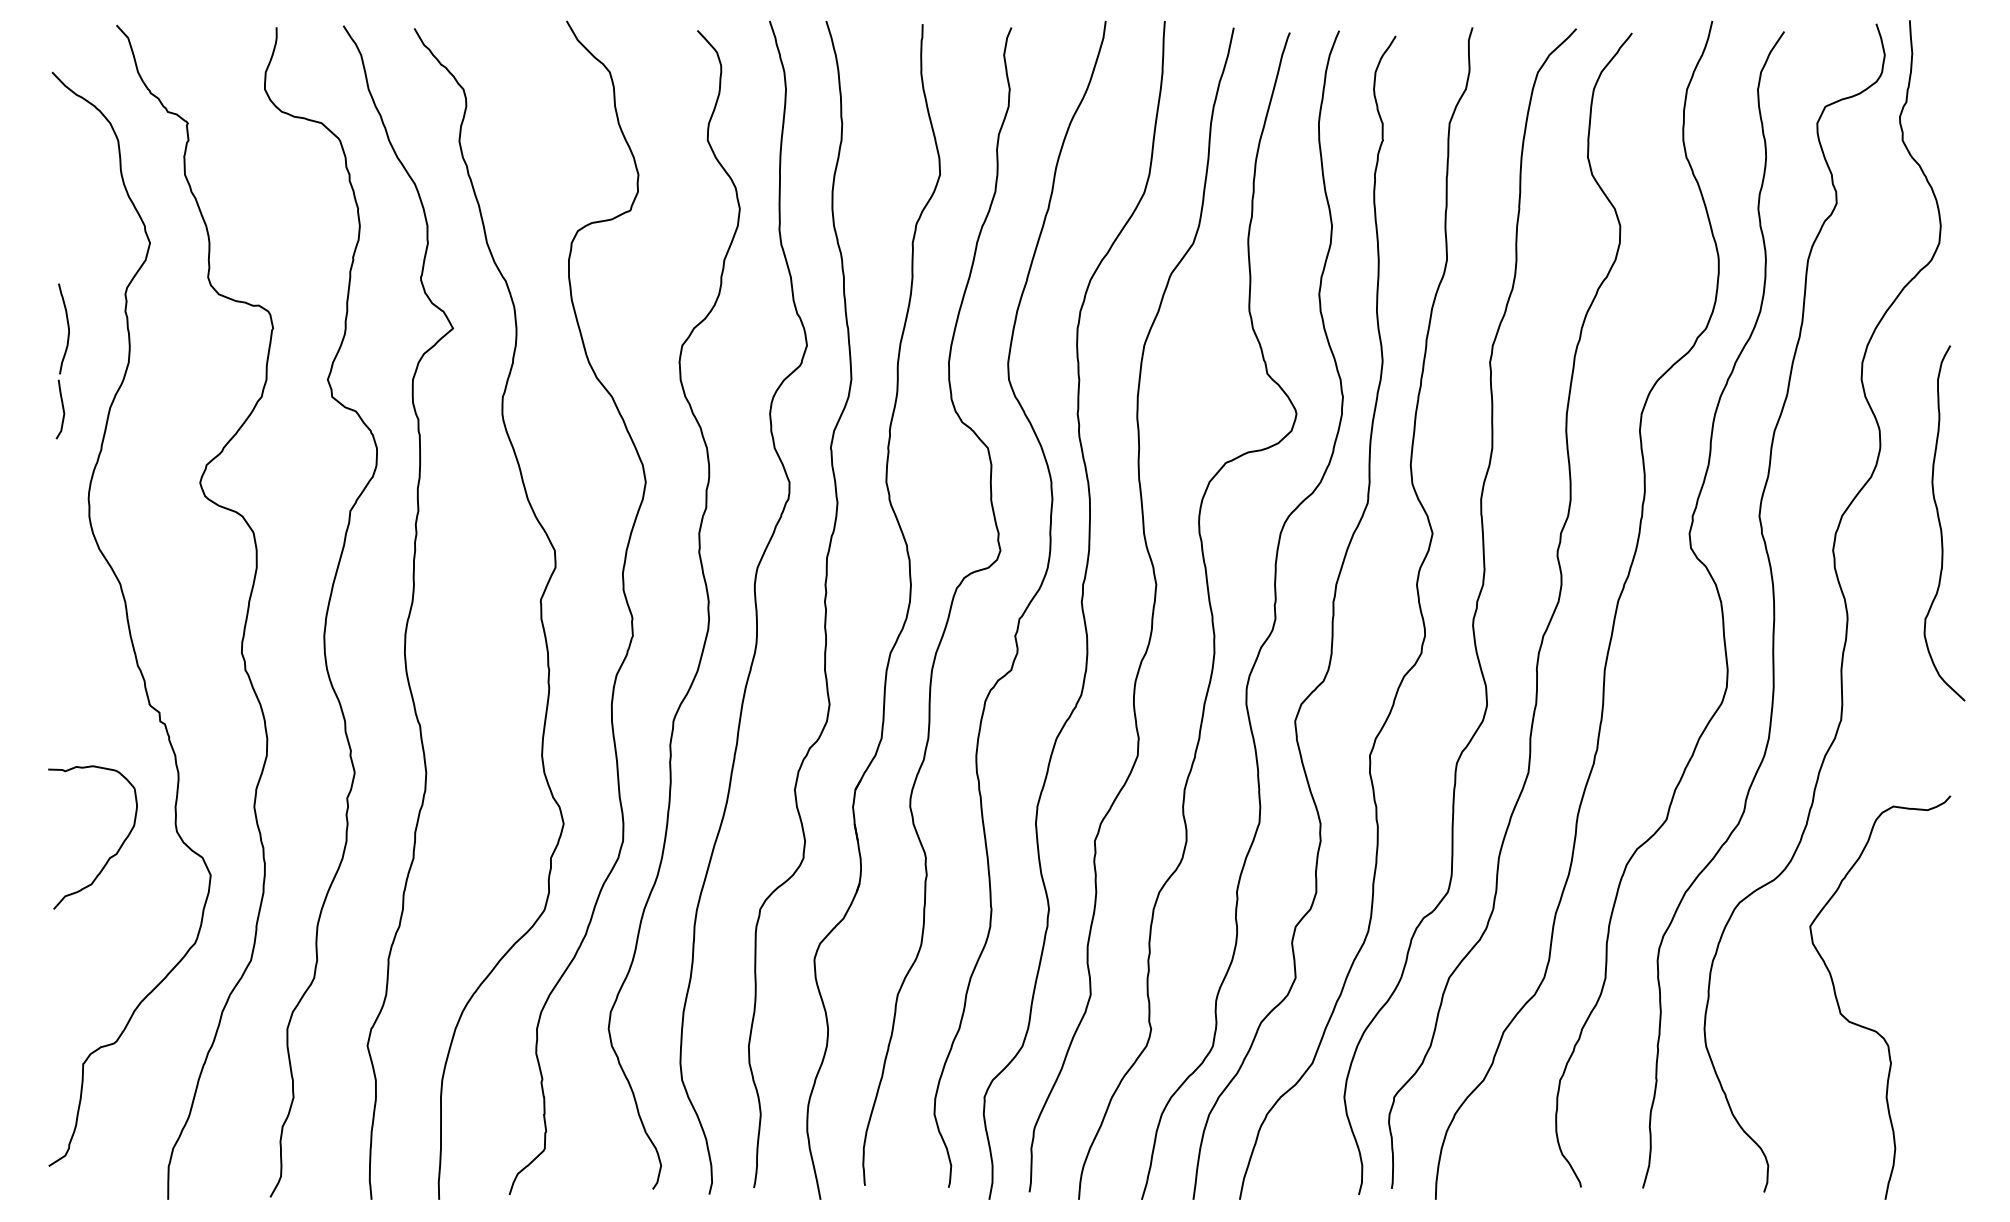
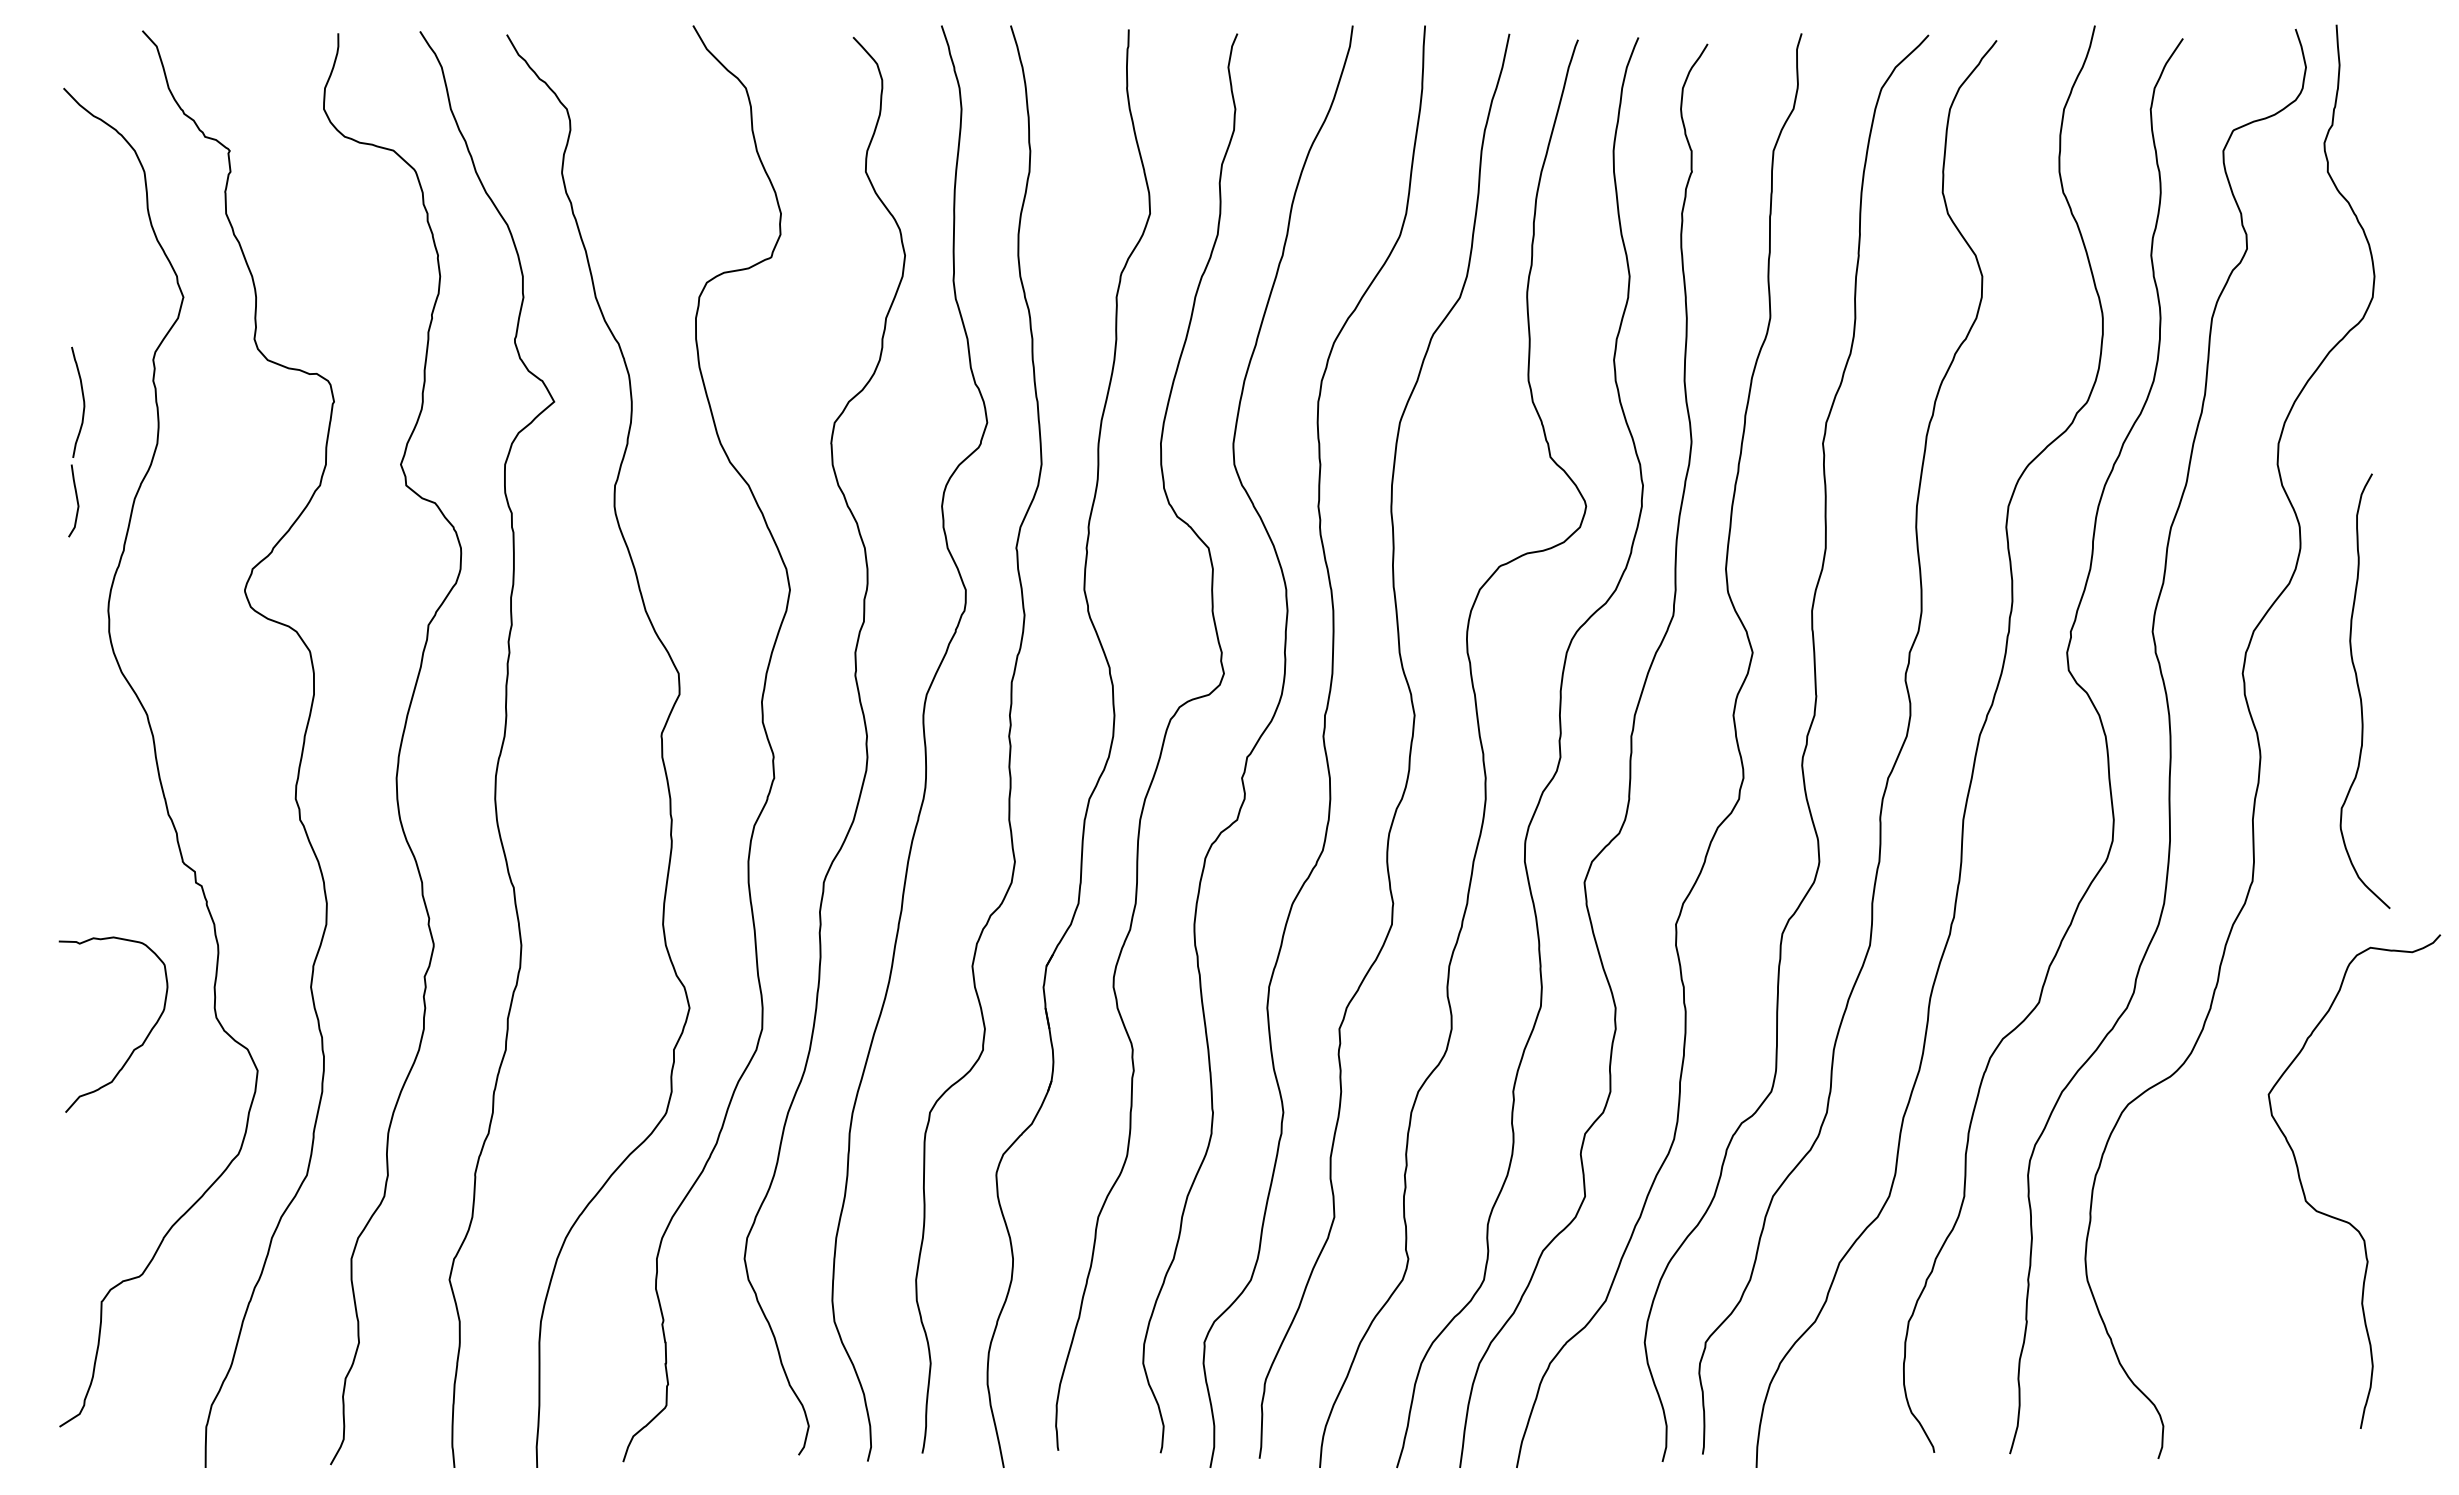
curve: (1940, 523) -> (2360, 691), moved
curve: (1870, 1028) -> (2342, 1219), moved

